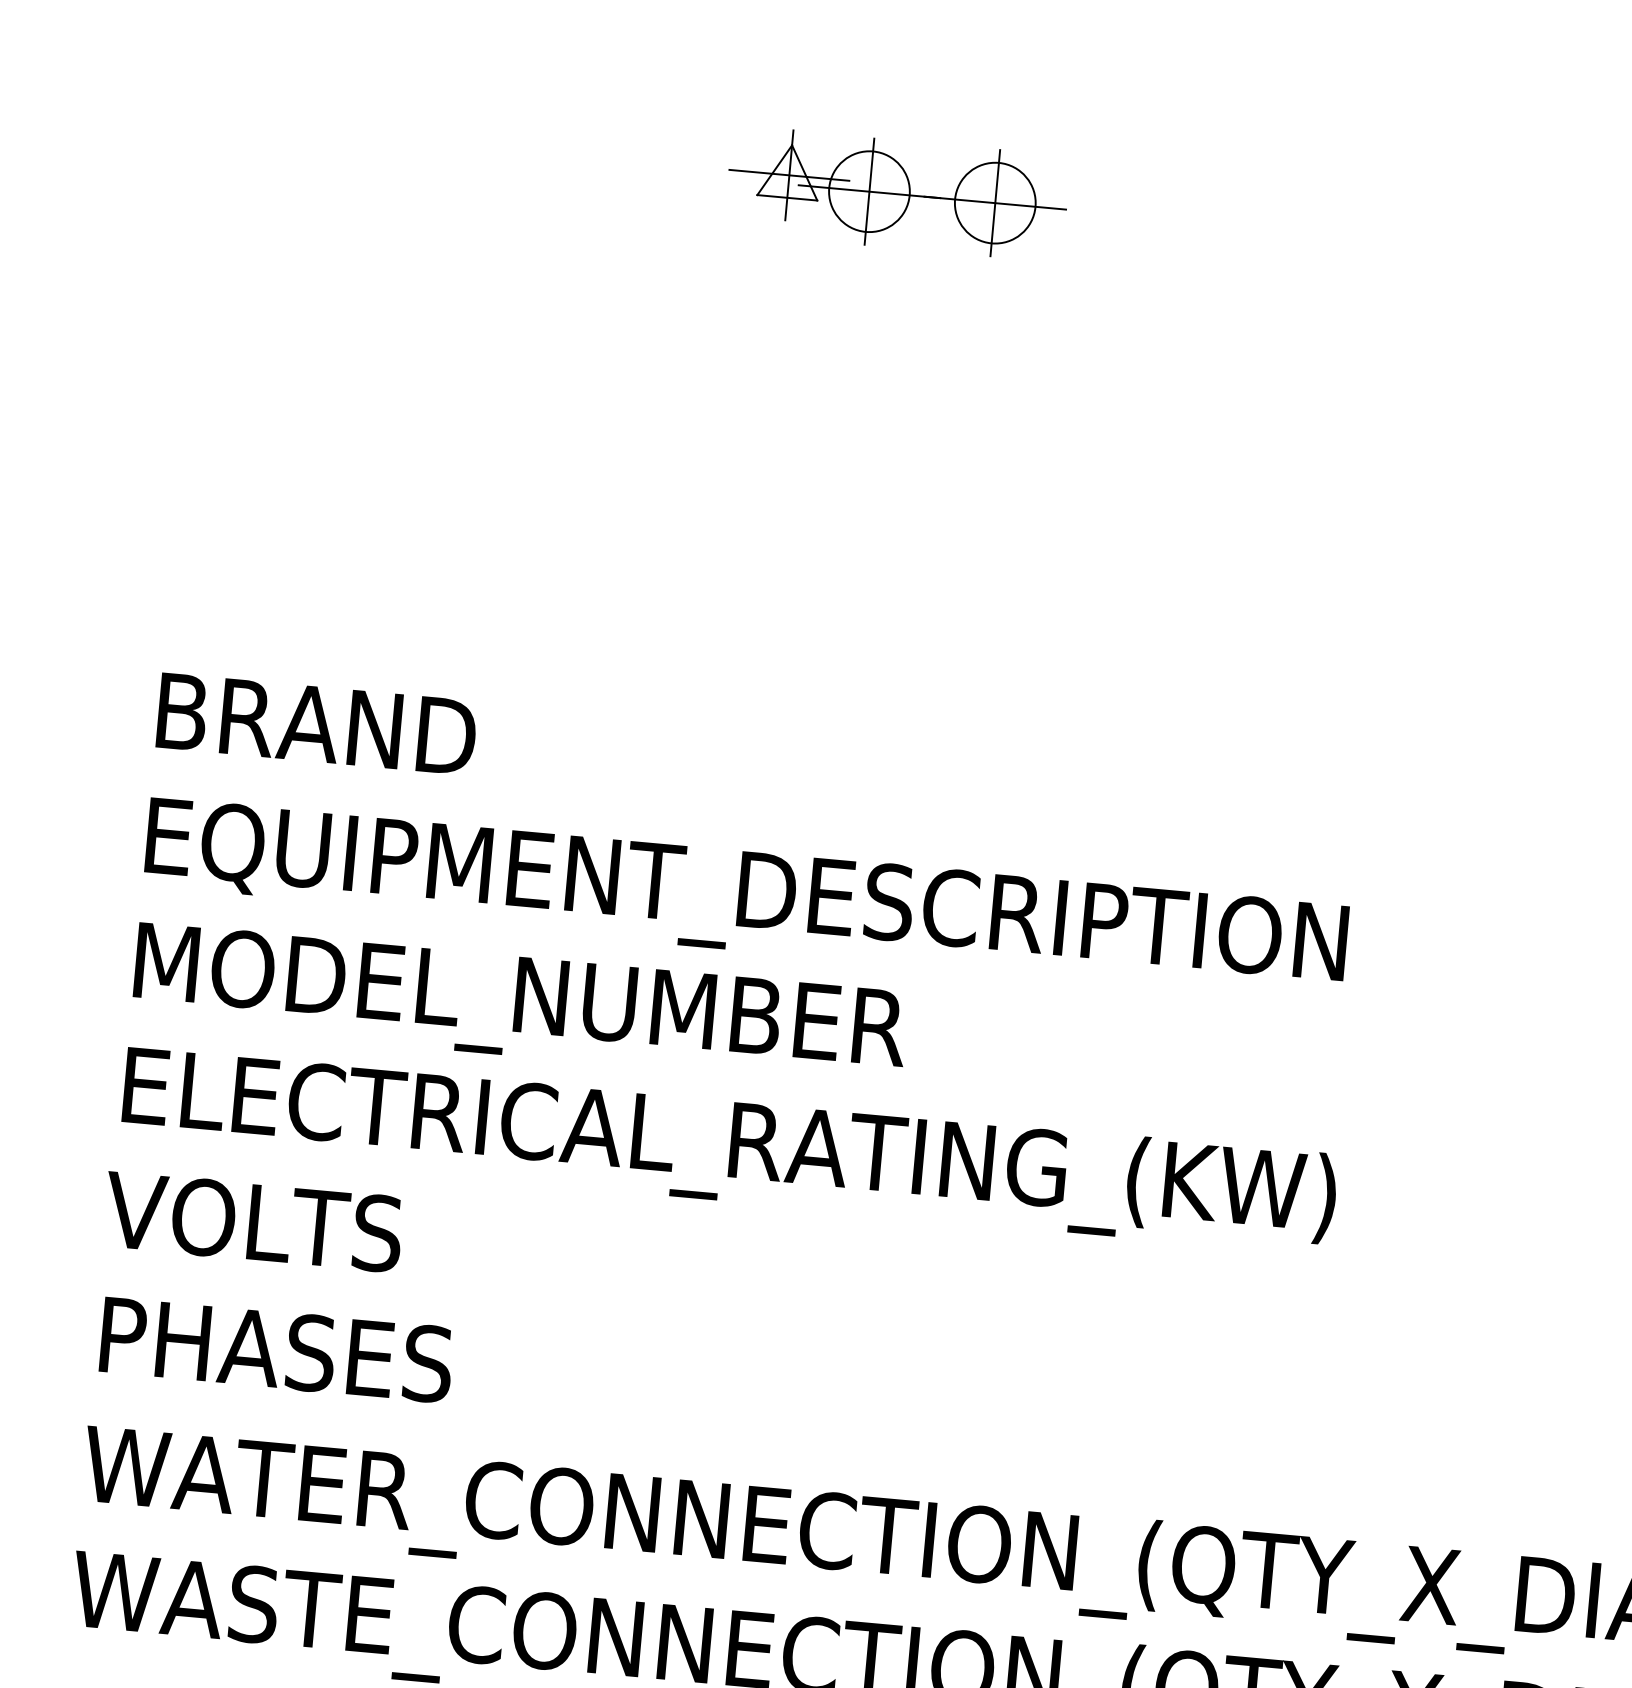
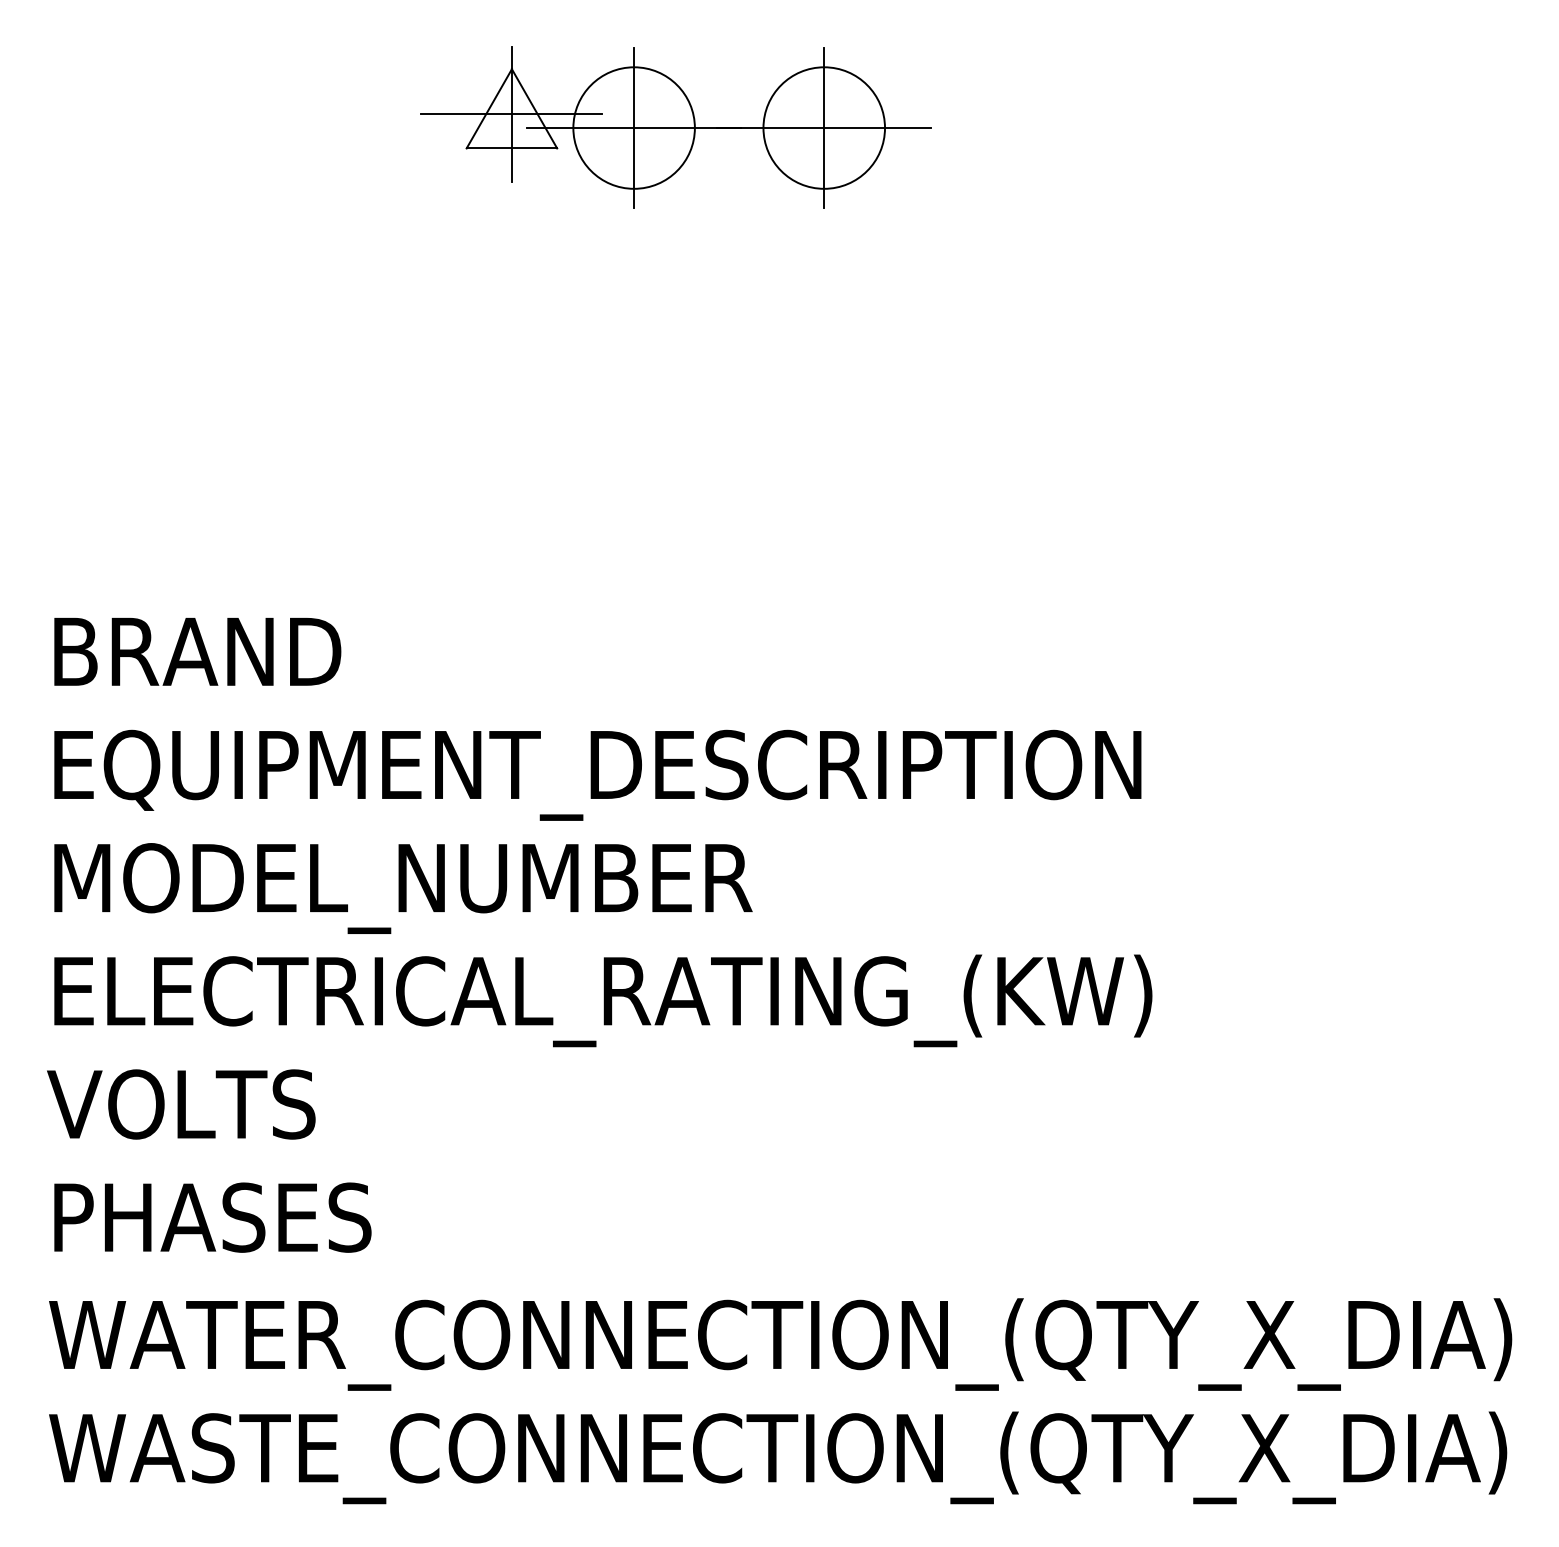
part: (896, 193) -> (675, 127), size x1.67

